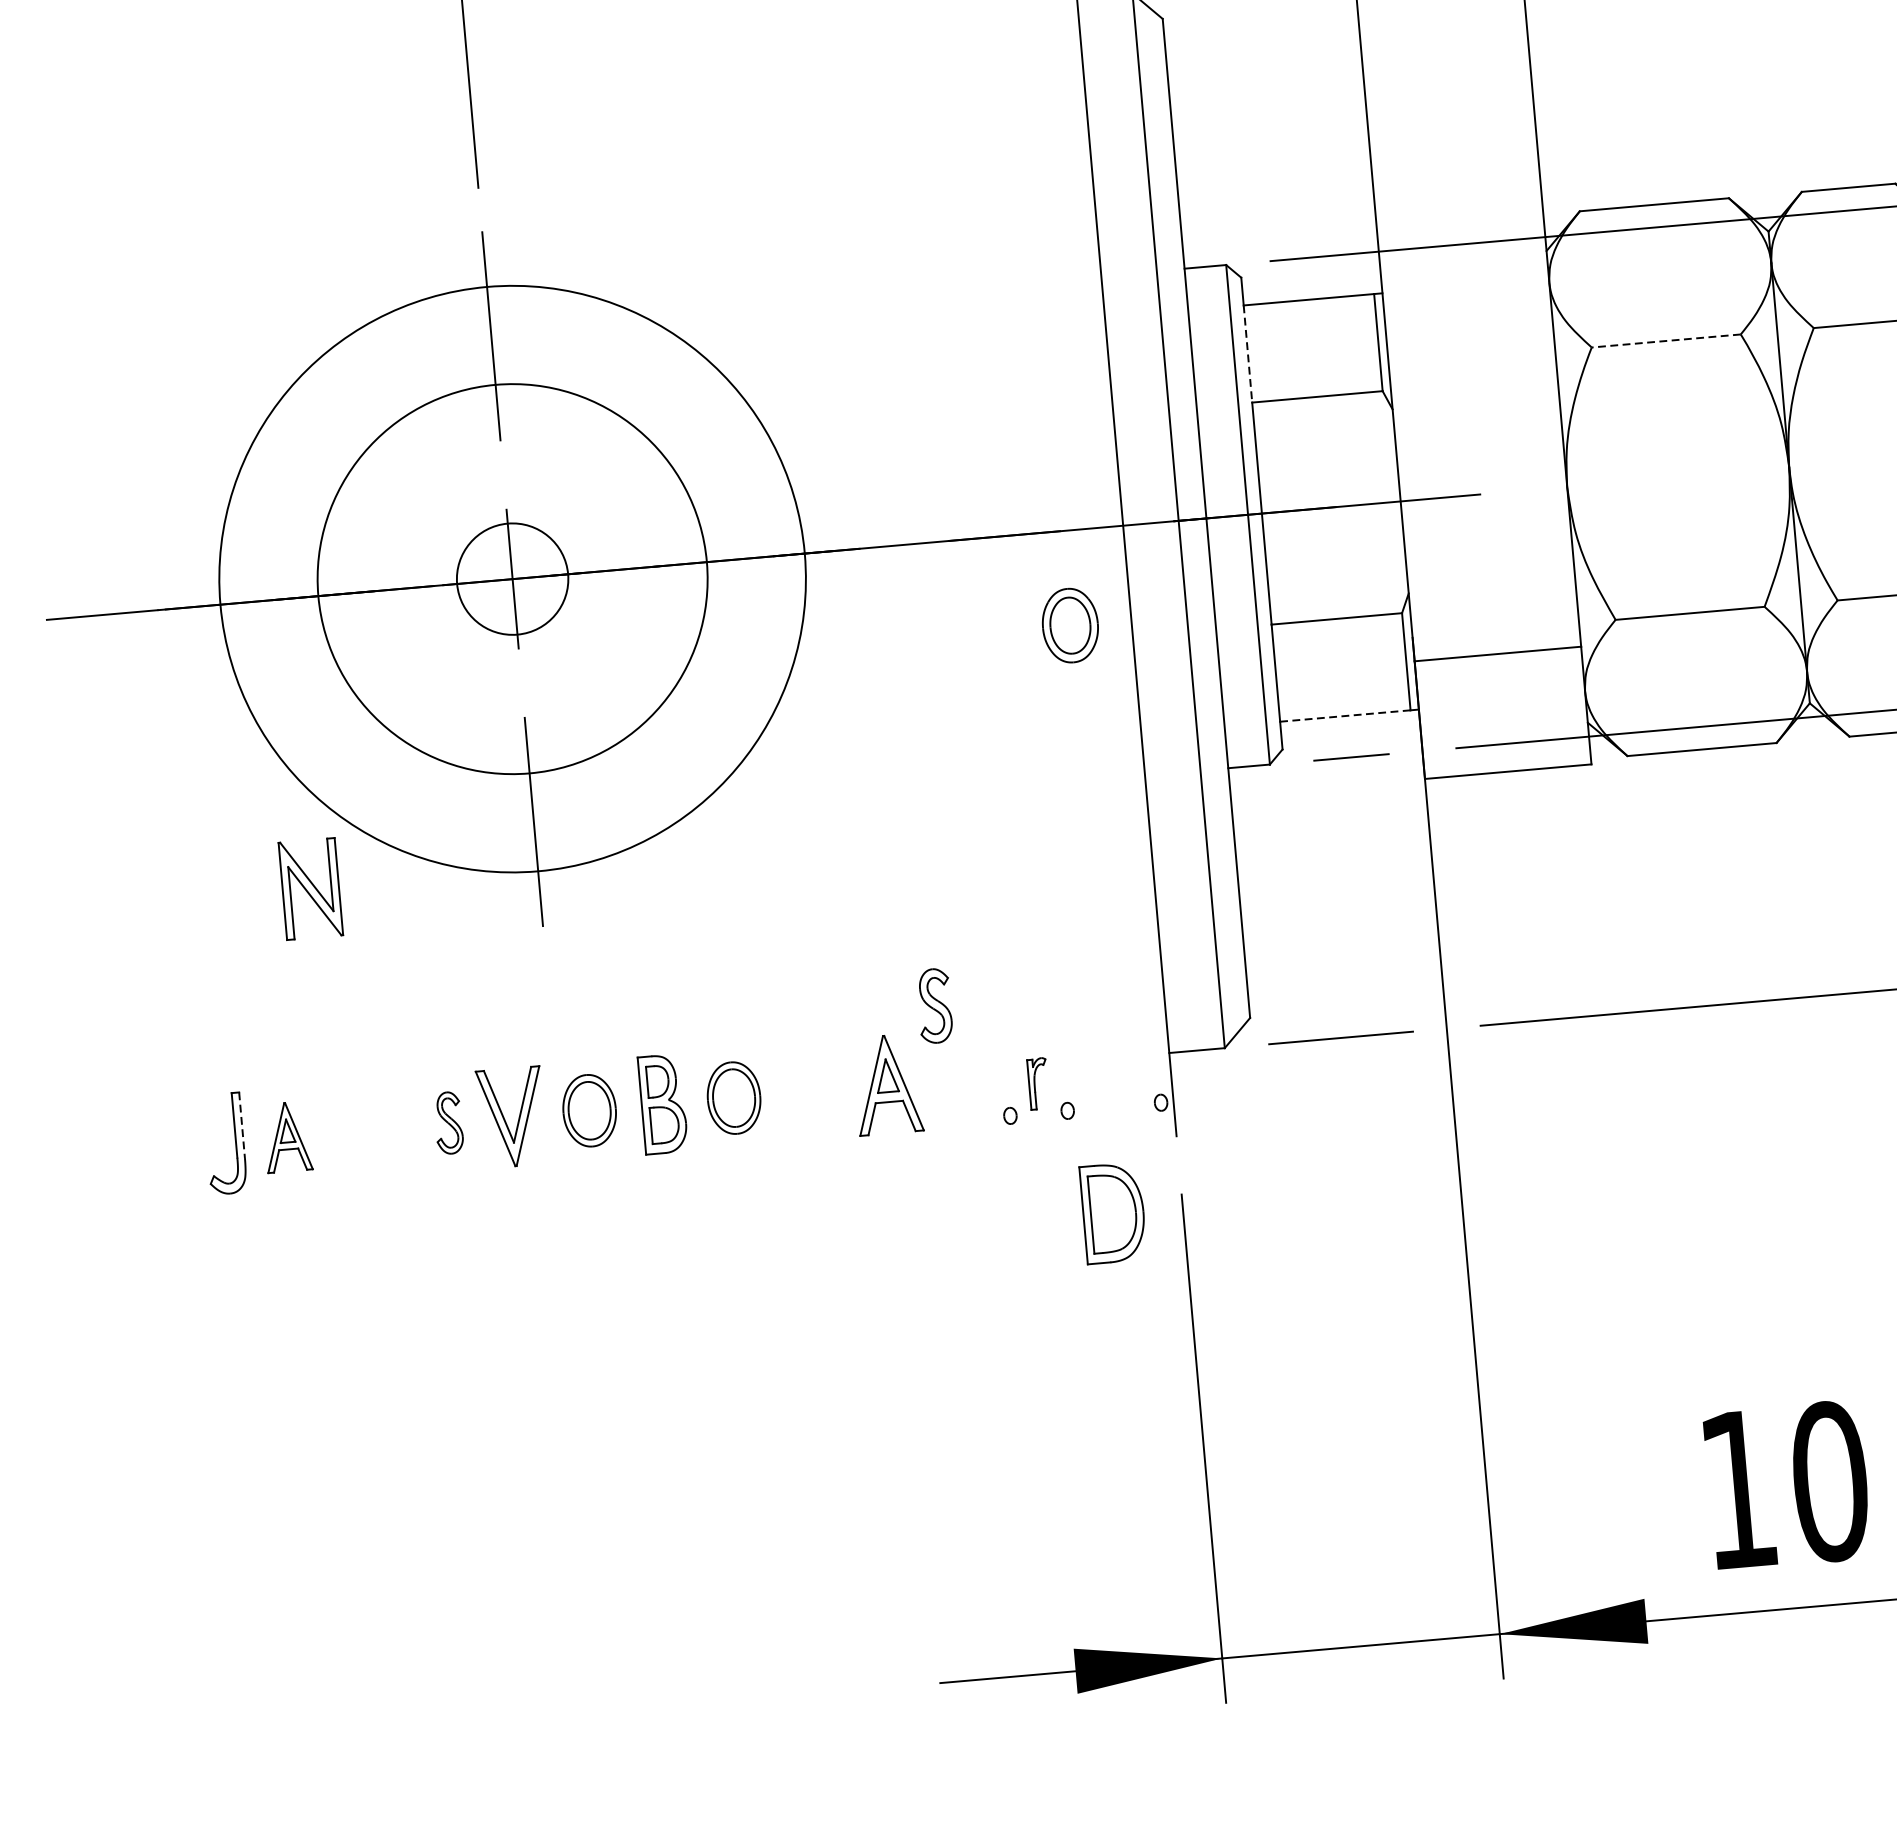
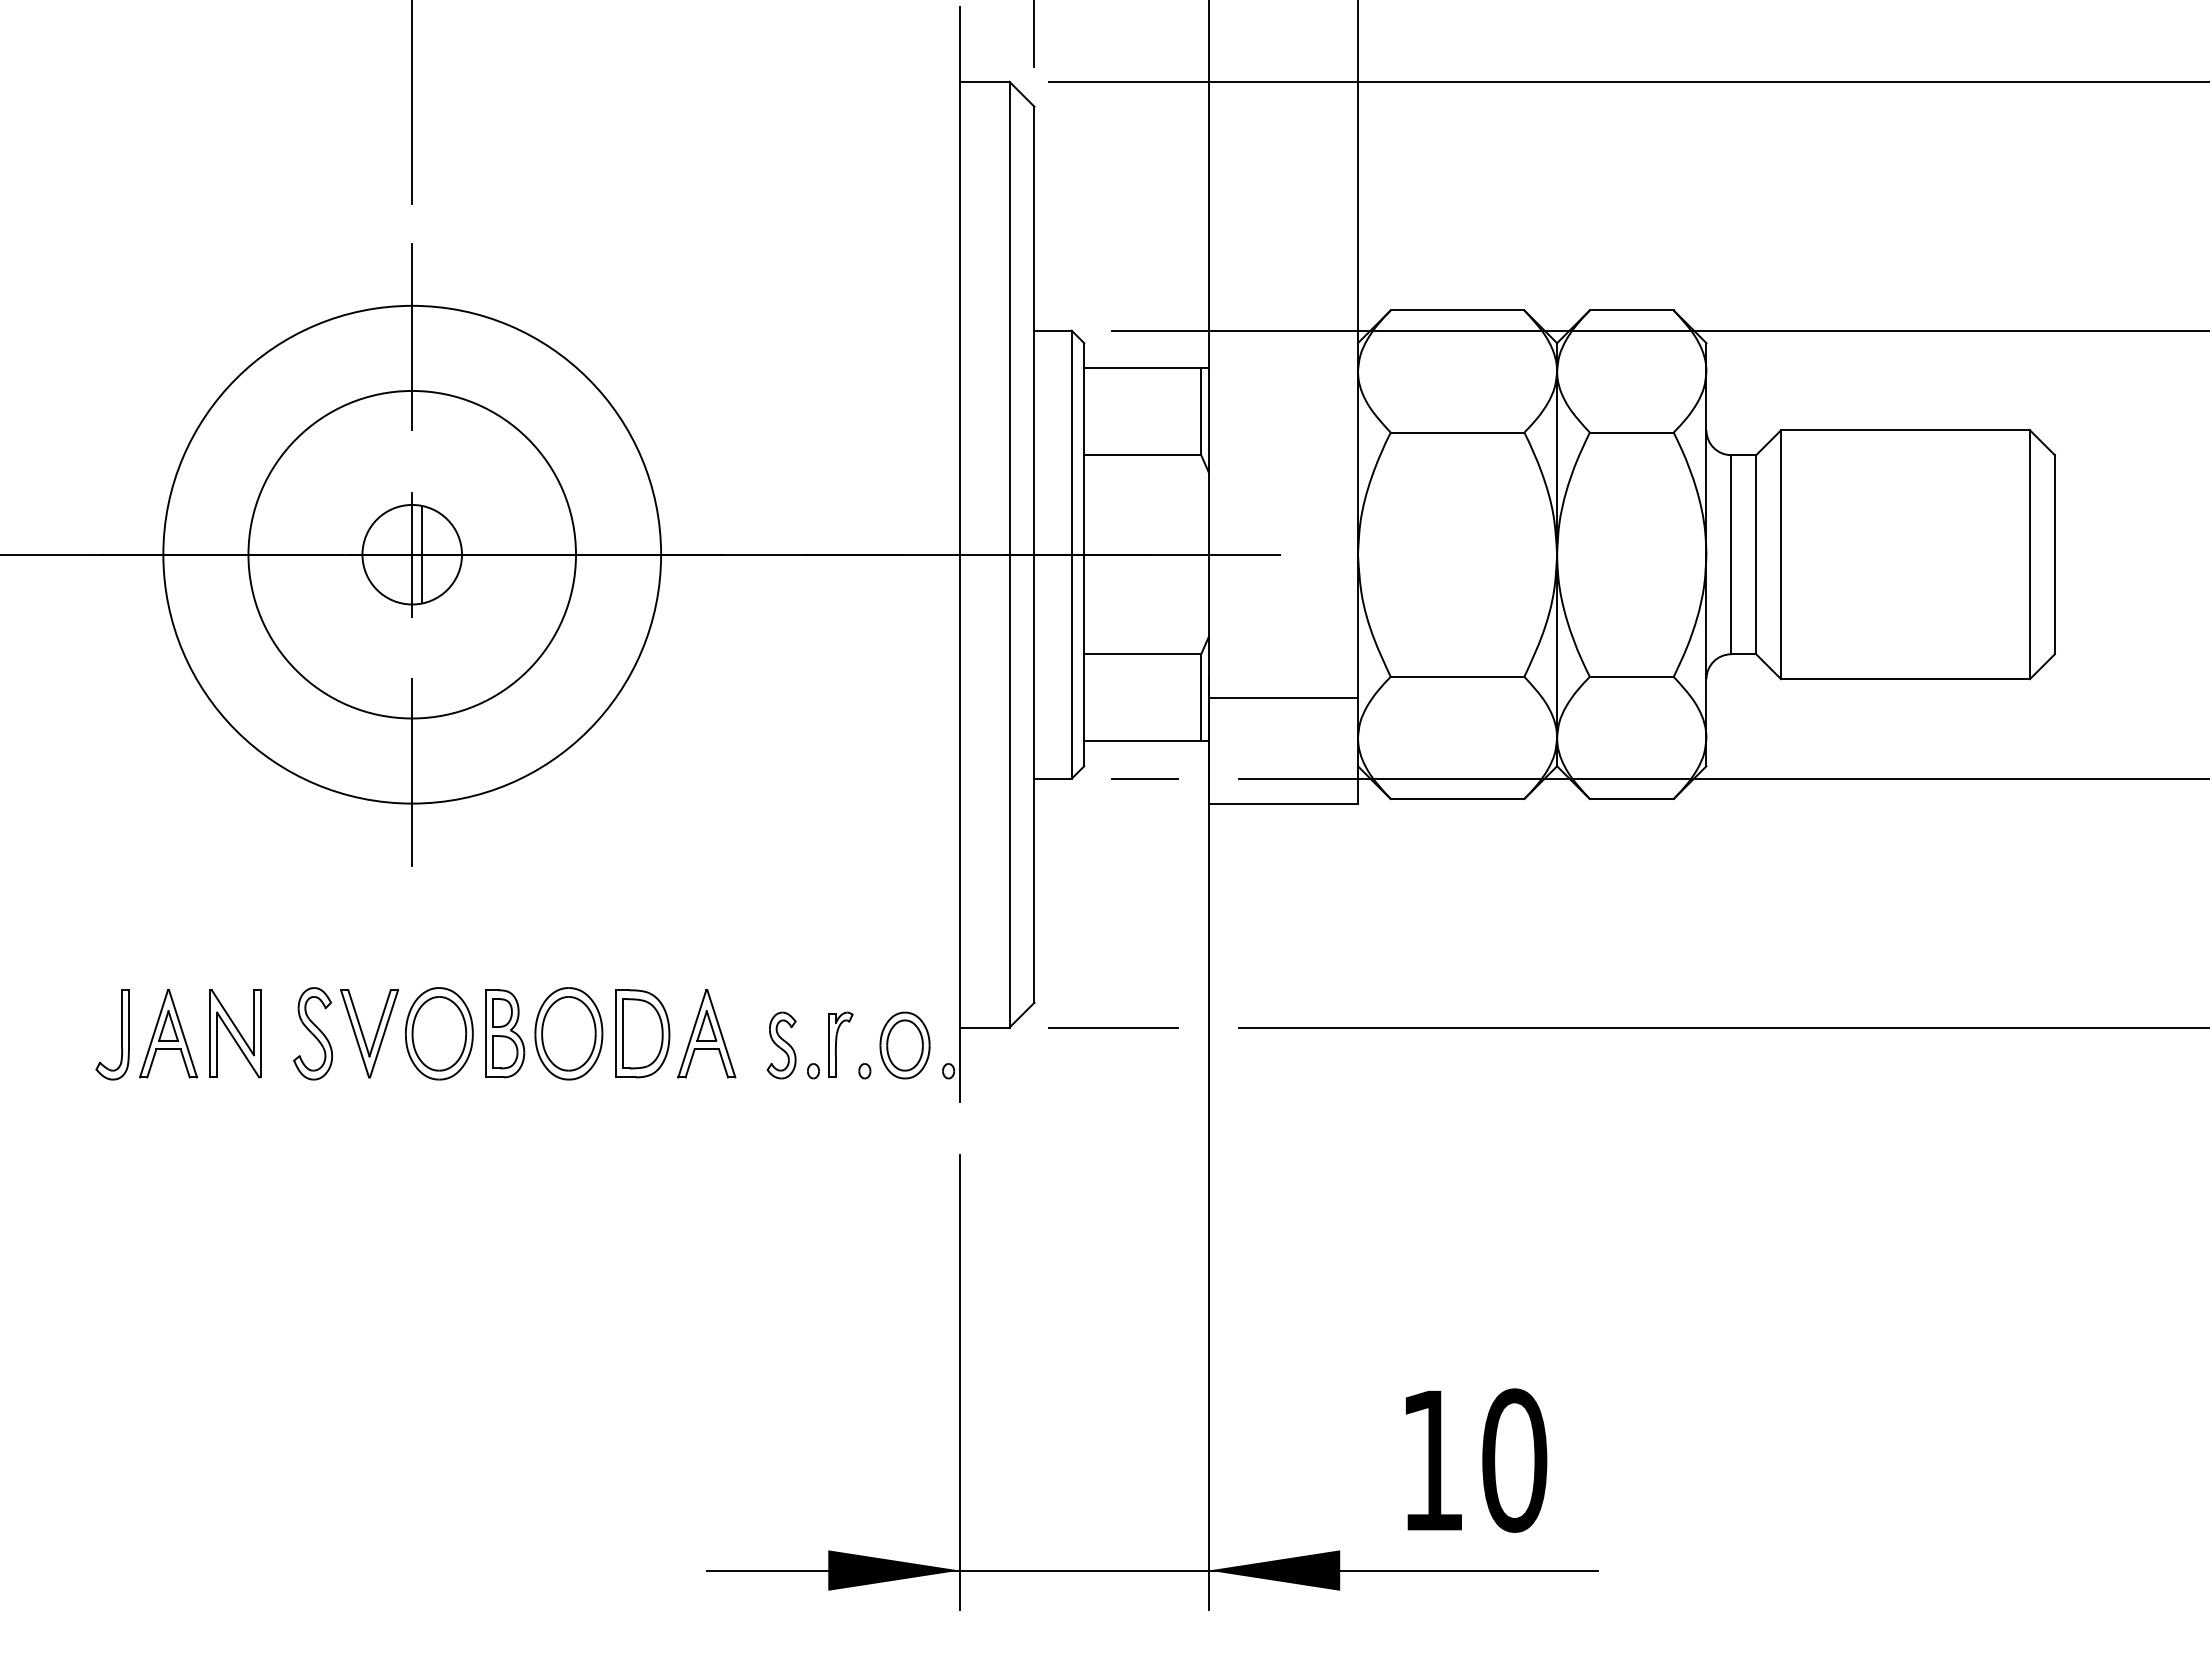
line: (1666, 340) -> (1457, 432), dashed -> solid
line: (1248, 353) -> (1084, 411), dashed -> solid
line: (524, 577) -> (422, 554), added
circle: (512, 578) -> (412, 554), size x0.62
circle: (512, 578) -> (412, 554), size x1.43
part: (1069, 625) -> (904, 1045), moved
line: (1346, 716) -> (1143, 741), dashed -> solid
part: (310, 888) -> (235, 1033), moved
part: (934, 1006) -> (781, 1045), moved
part: (1037, 1083) -> (840, 1044), size x1.43
part: (733, 1097) -> (568, 1033), size x1.43
part: (589, 1110) -> (439, 1033), size x1.43
part: (448, 1122) -> (312, 1033), size x1.67
line: (241, 1126) -> (128, 1020), dashed -> solid
part: (287, 1136) -> (168, 1033), size x1.43
part: (1113, 1212) -> (642, 1033), moved

